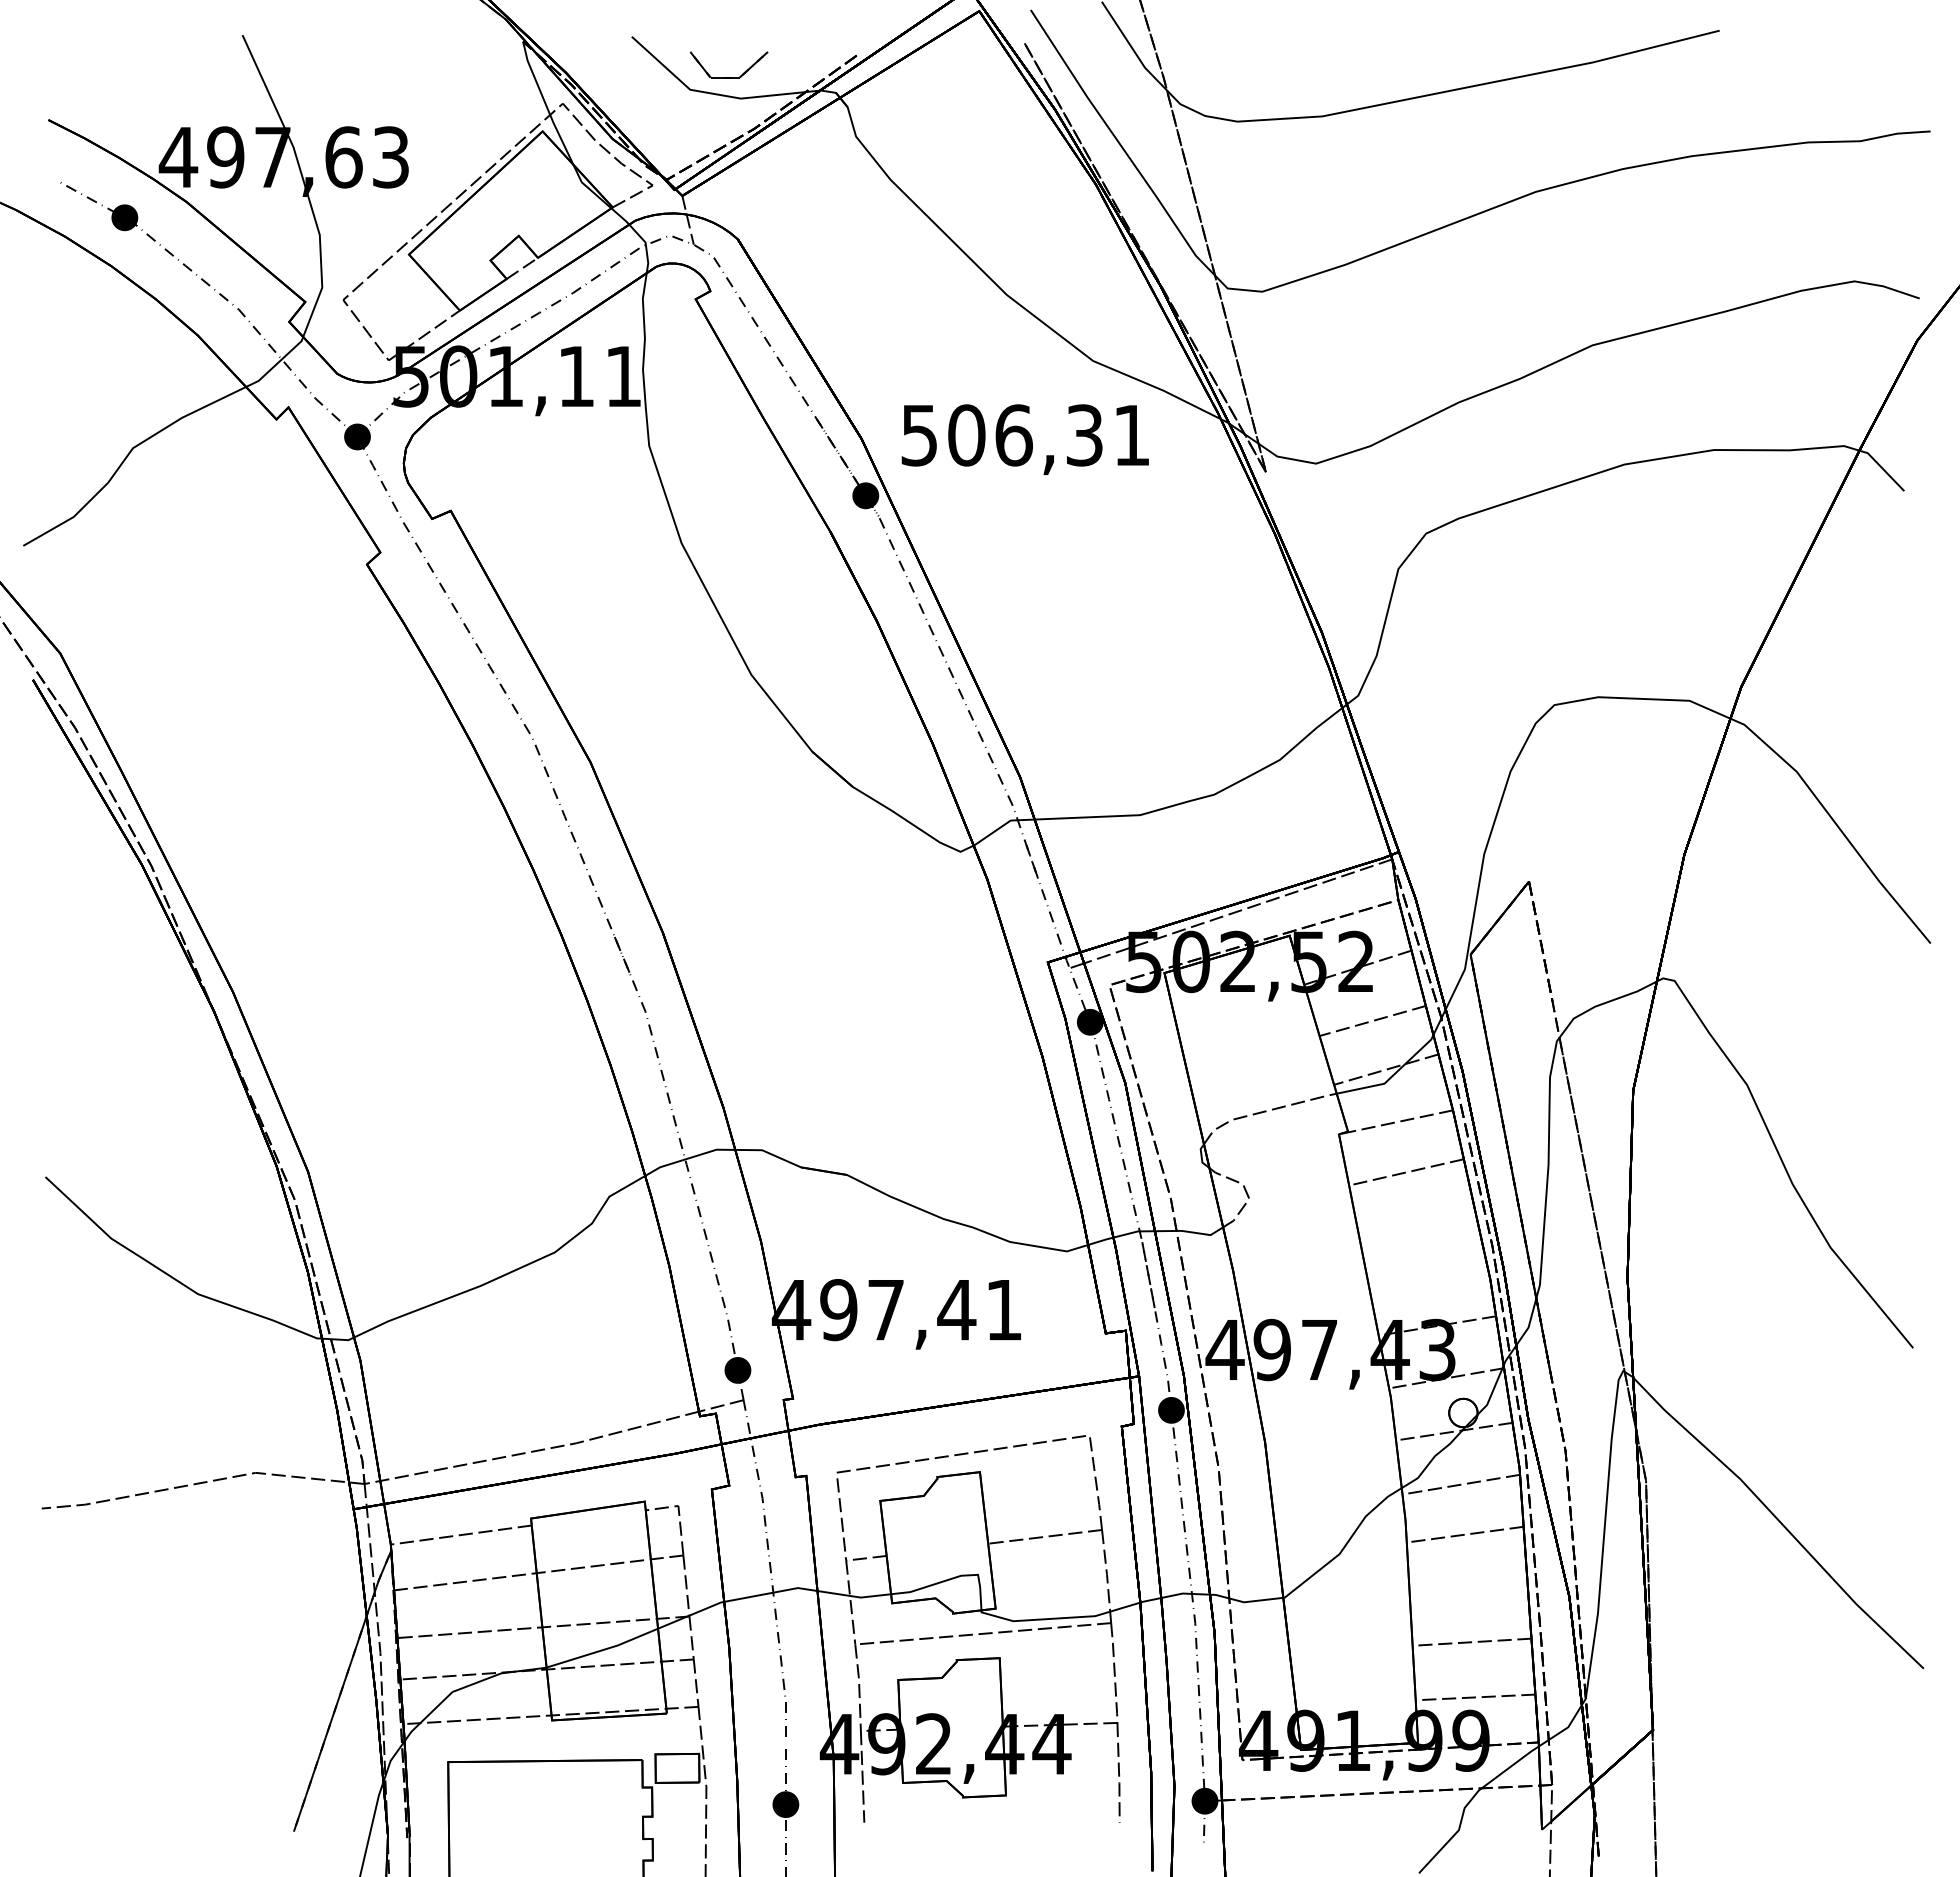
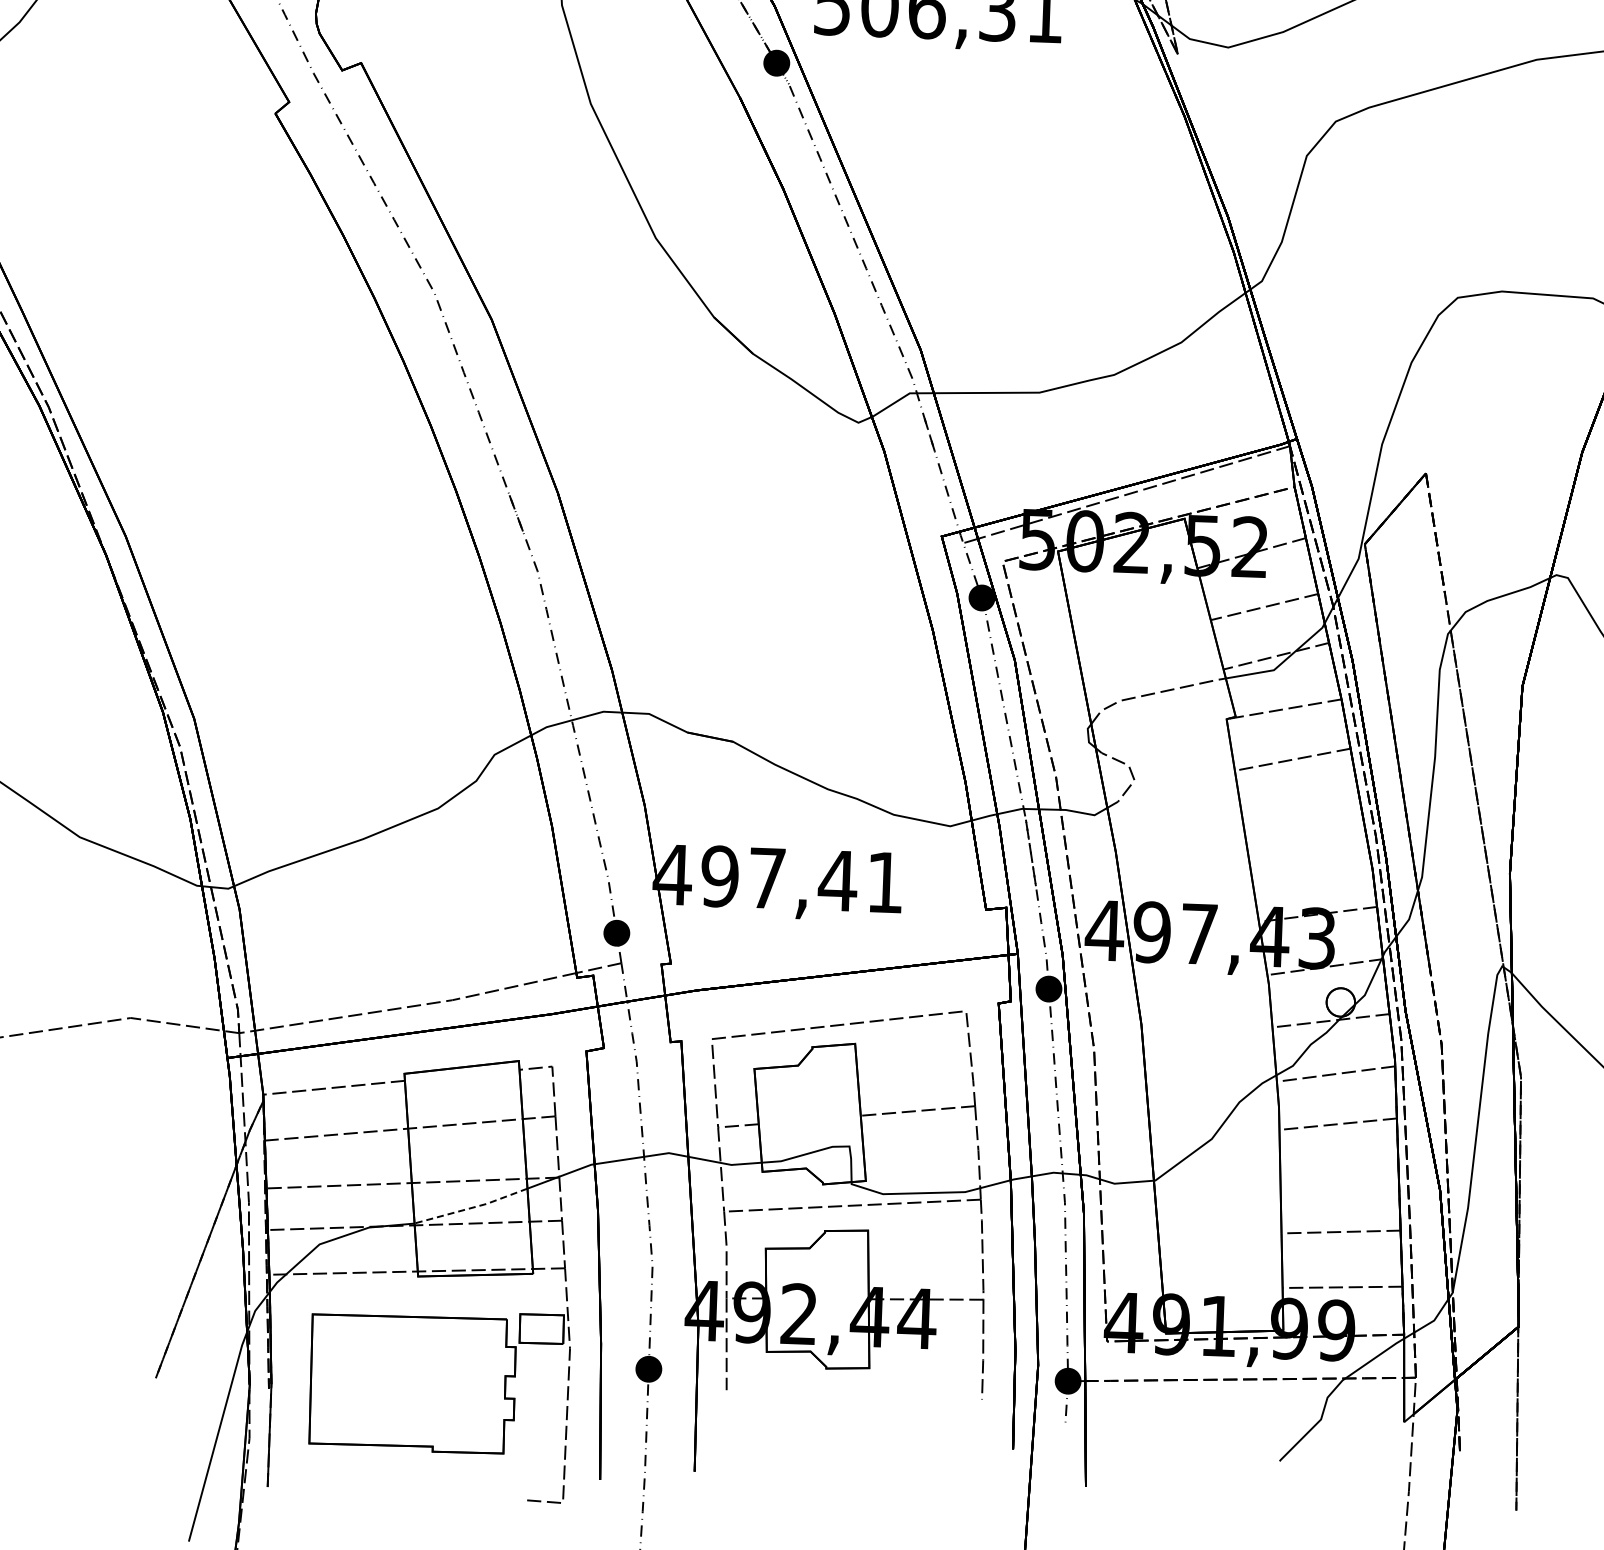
line: (603, 1649) -> (472, 1207), solid -> dashed

